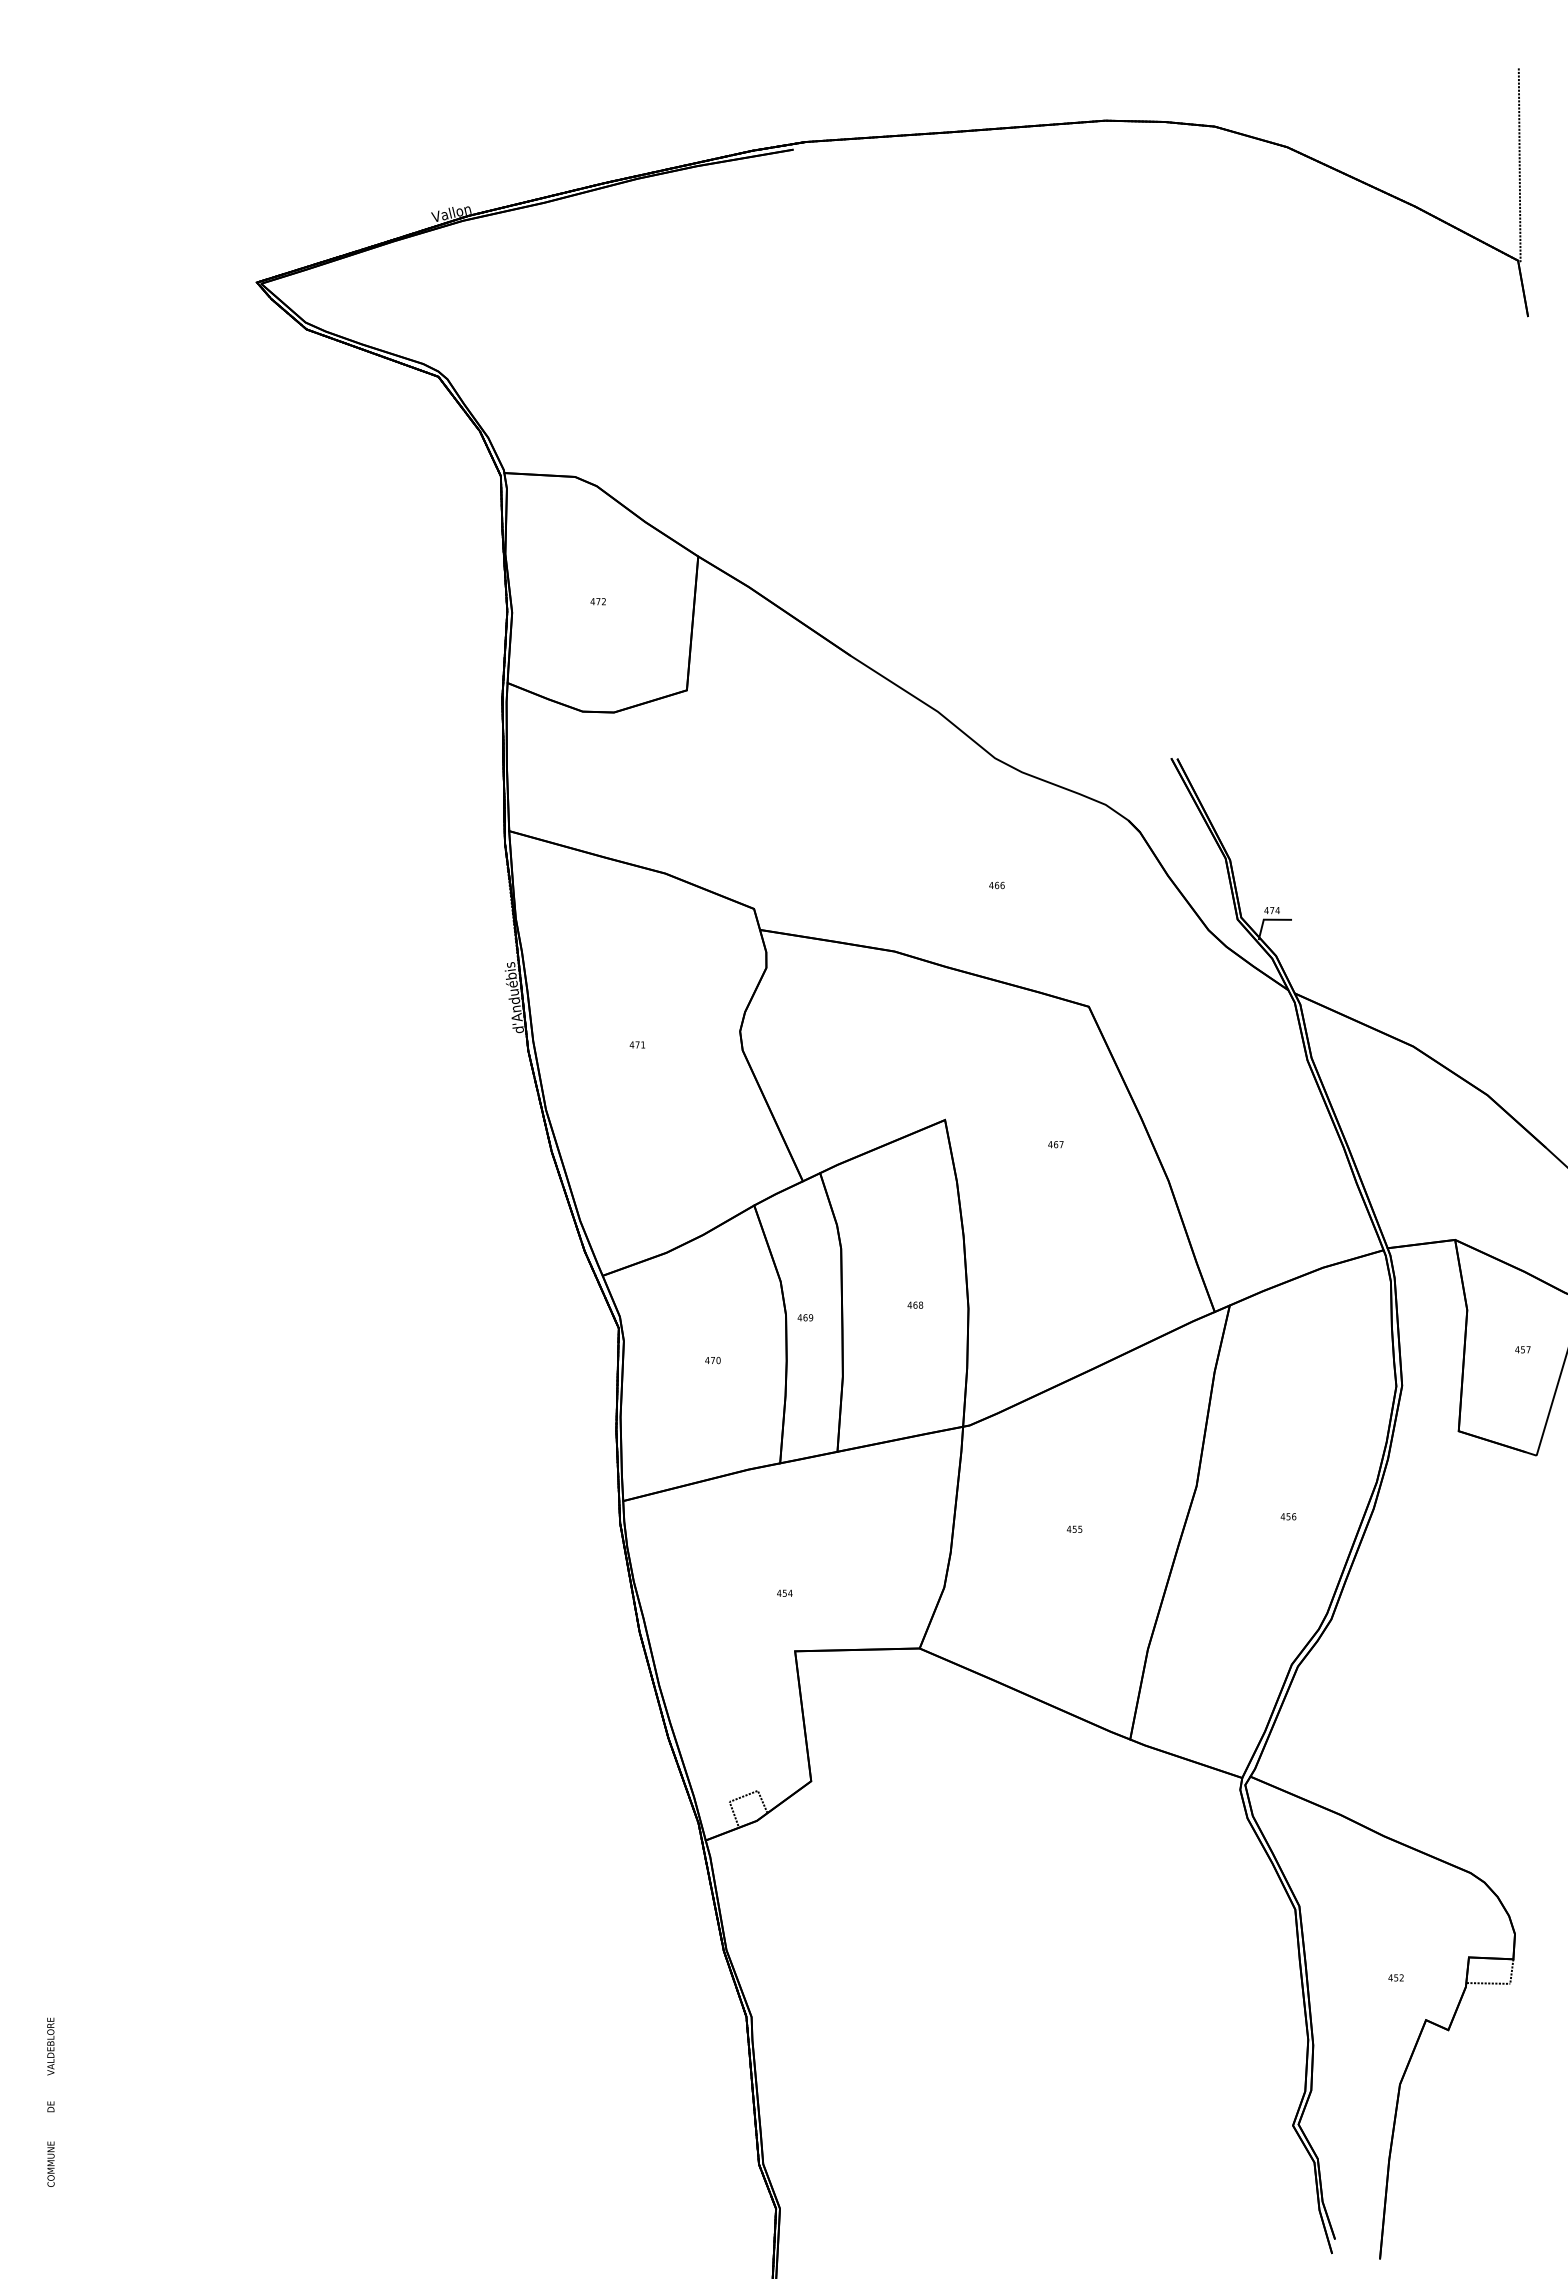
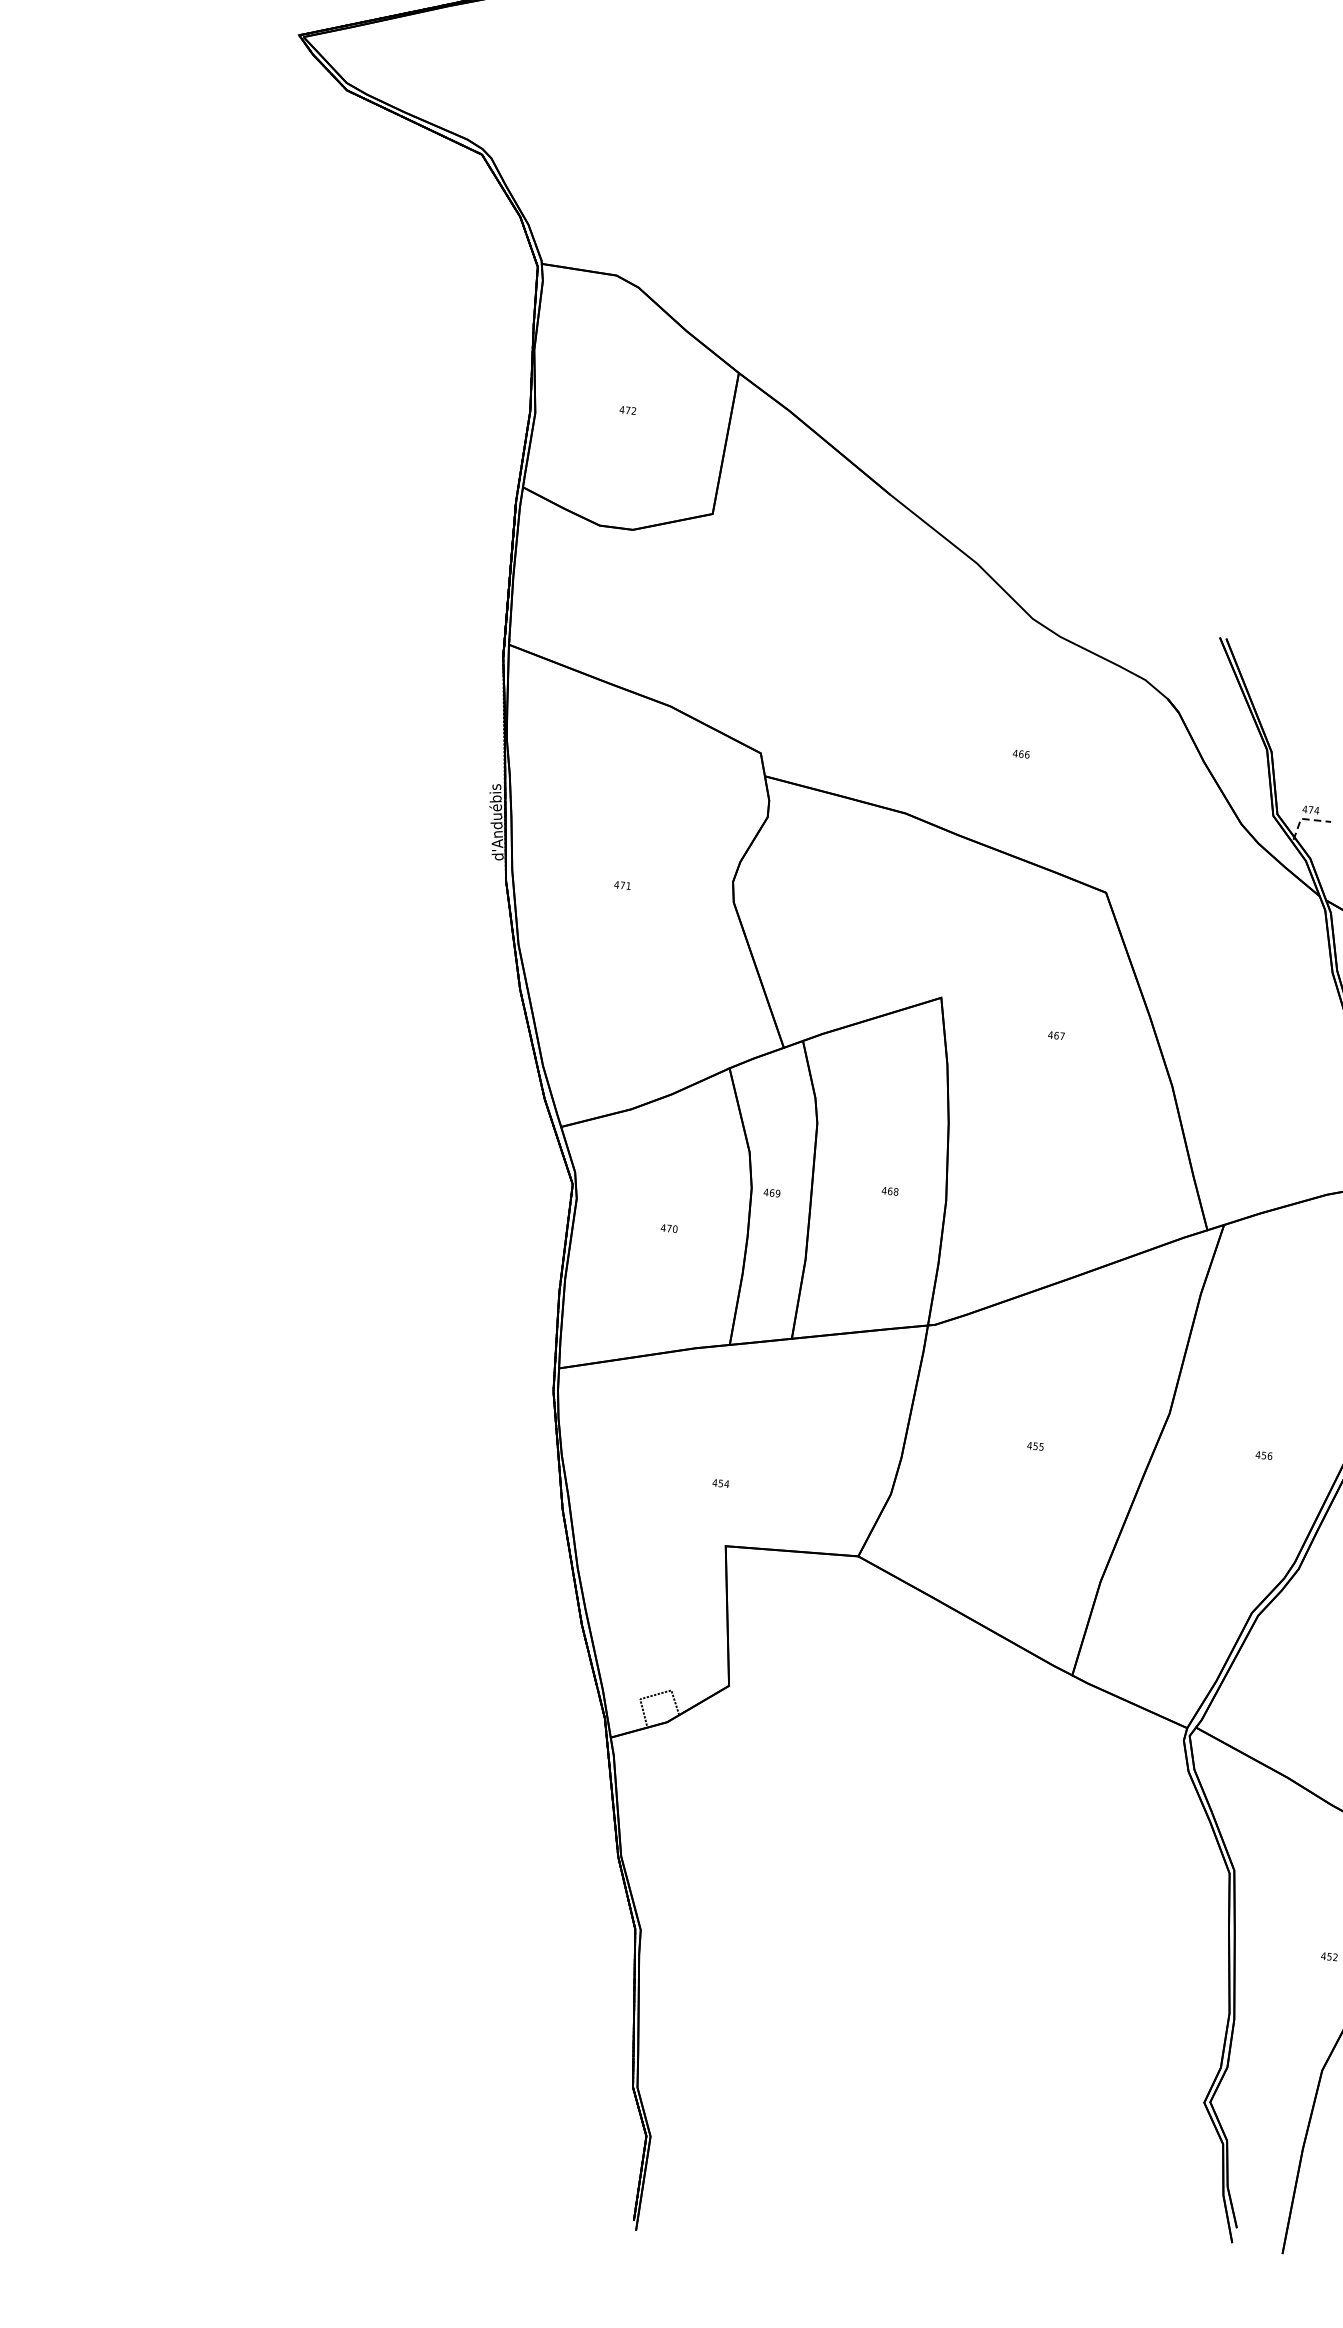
line: (1267, 919) -> (1305, 818), solid -> dashed

